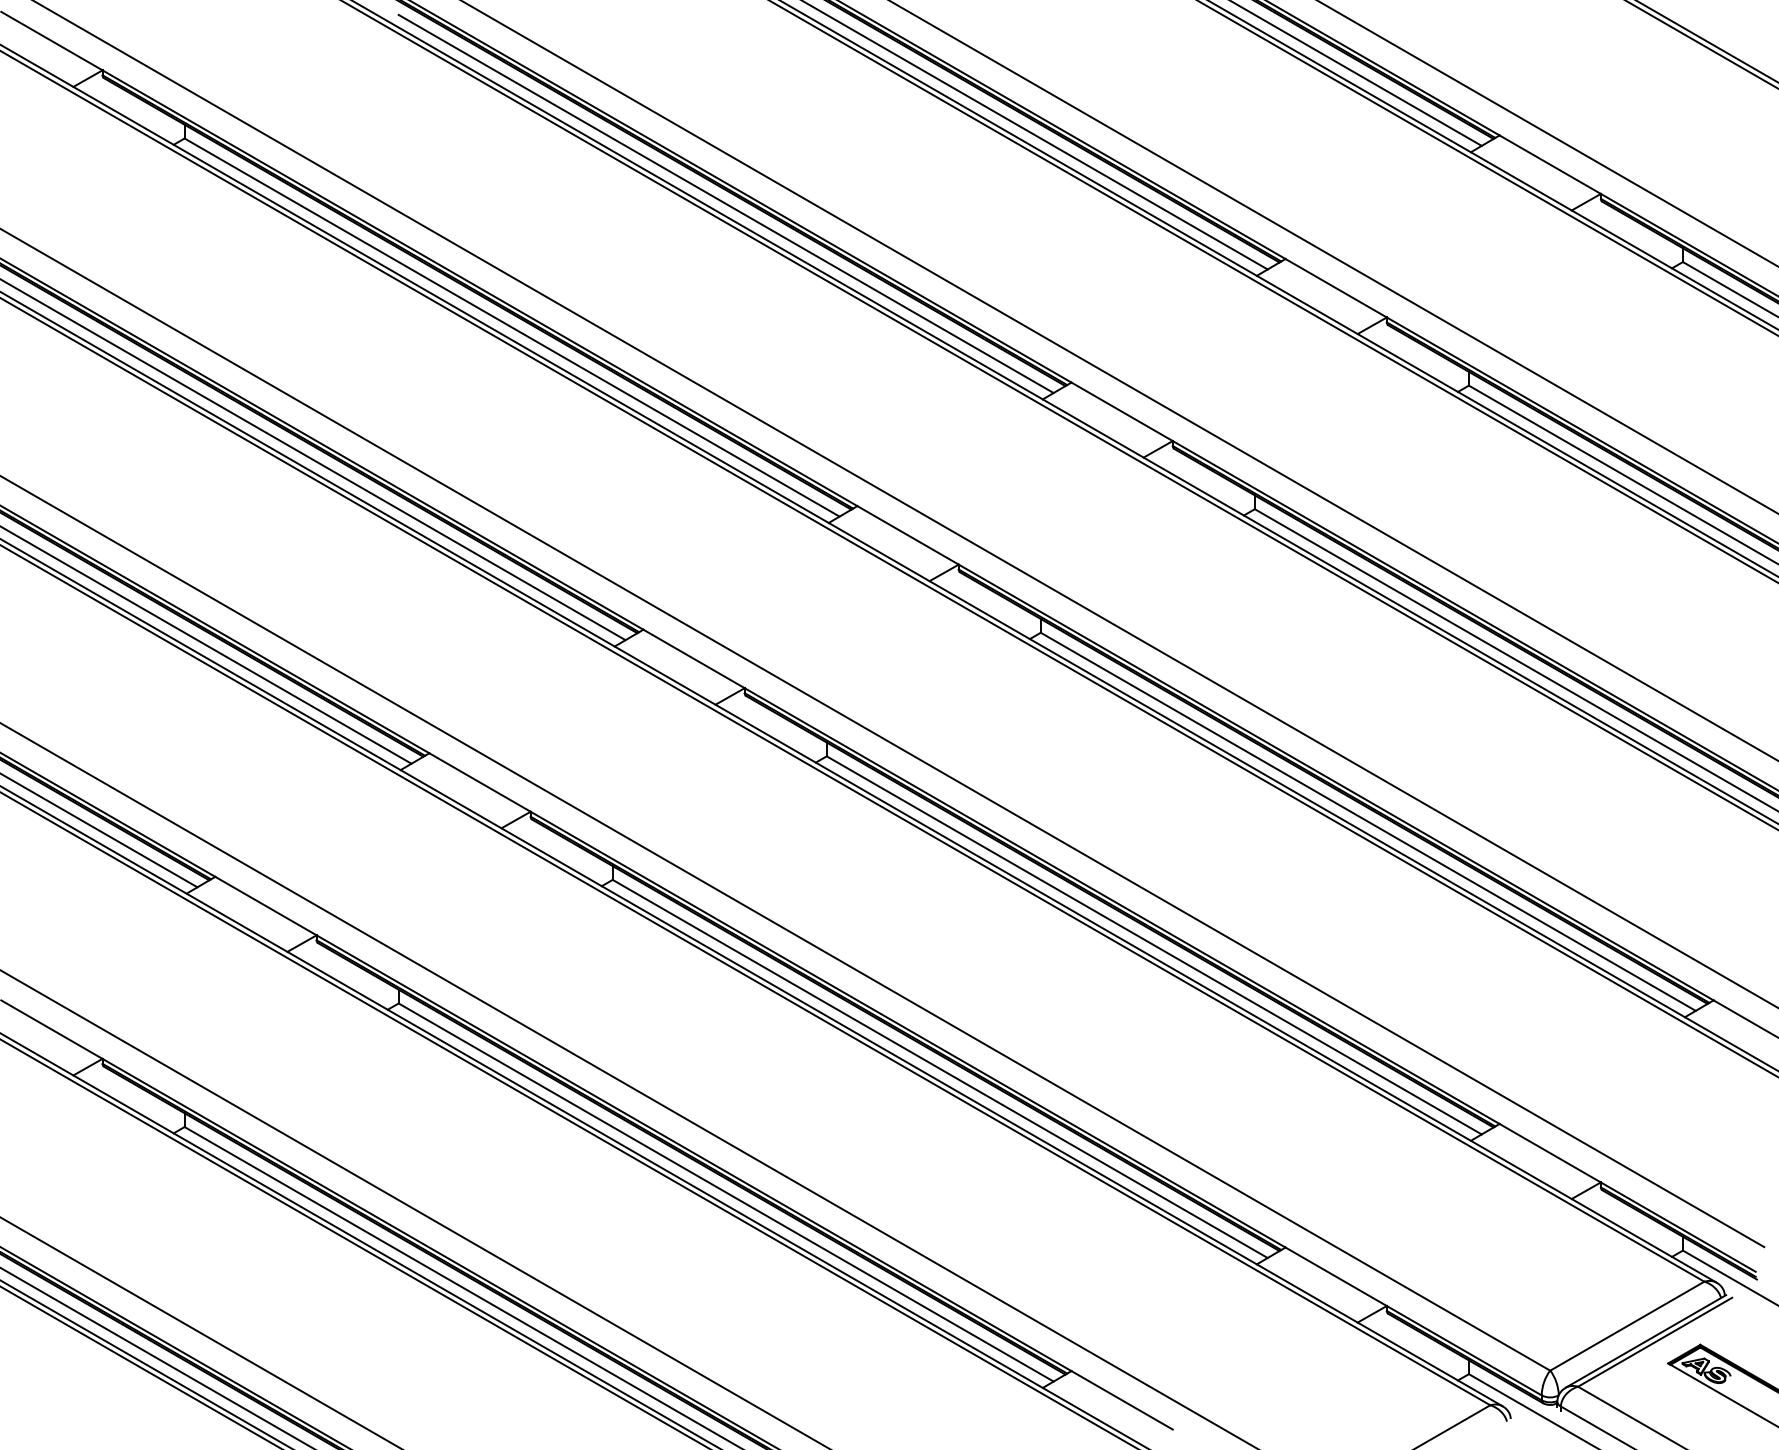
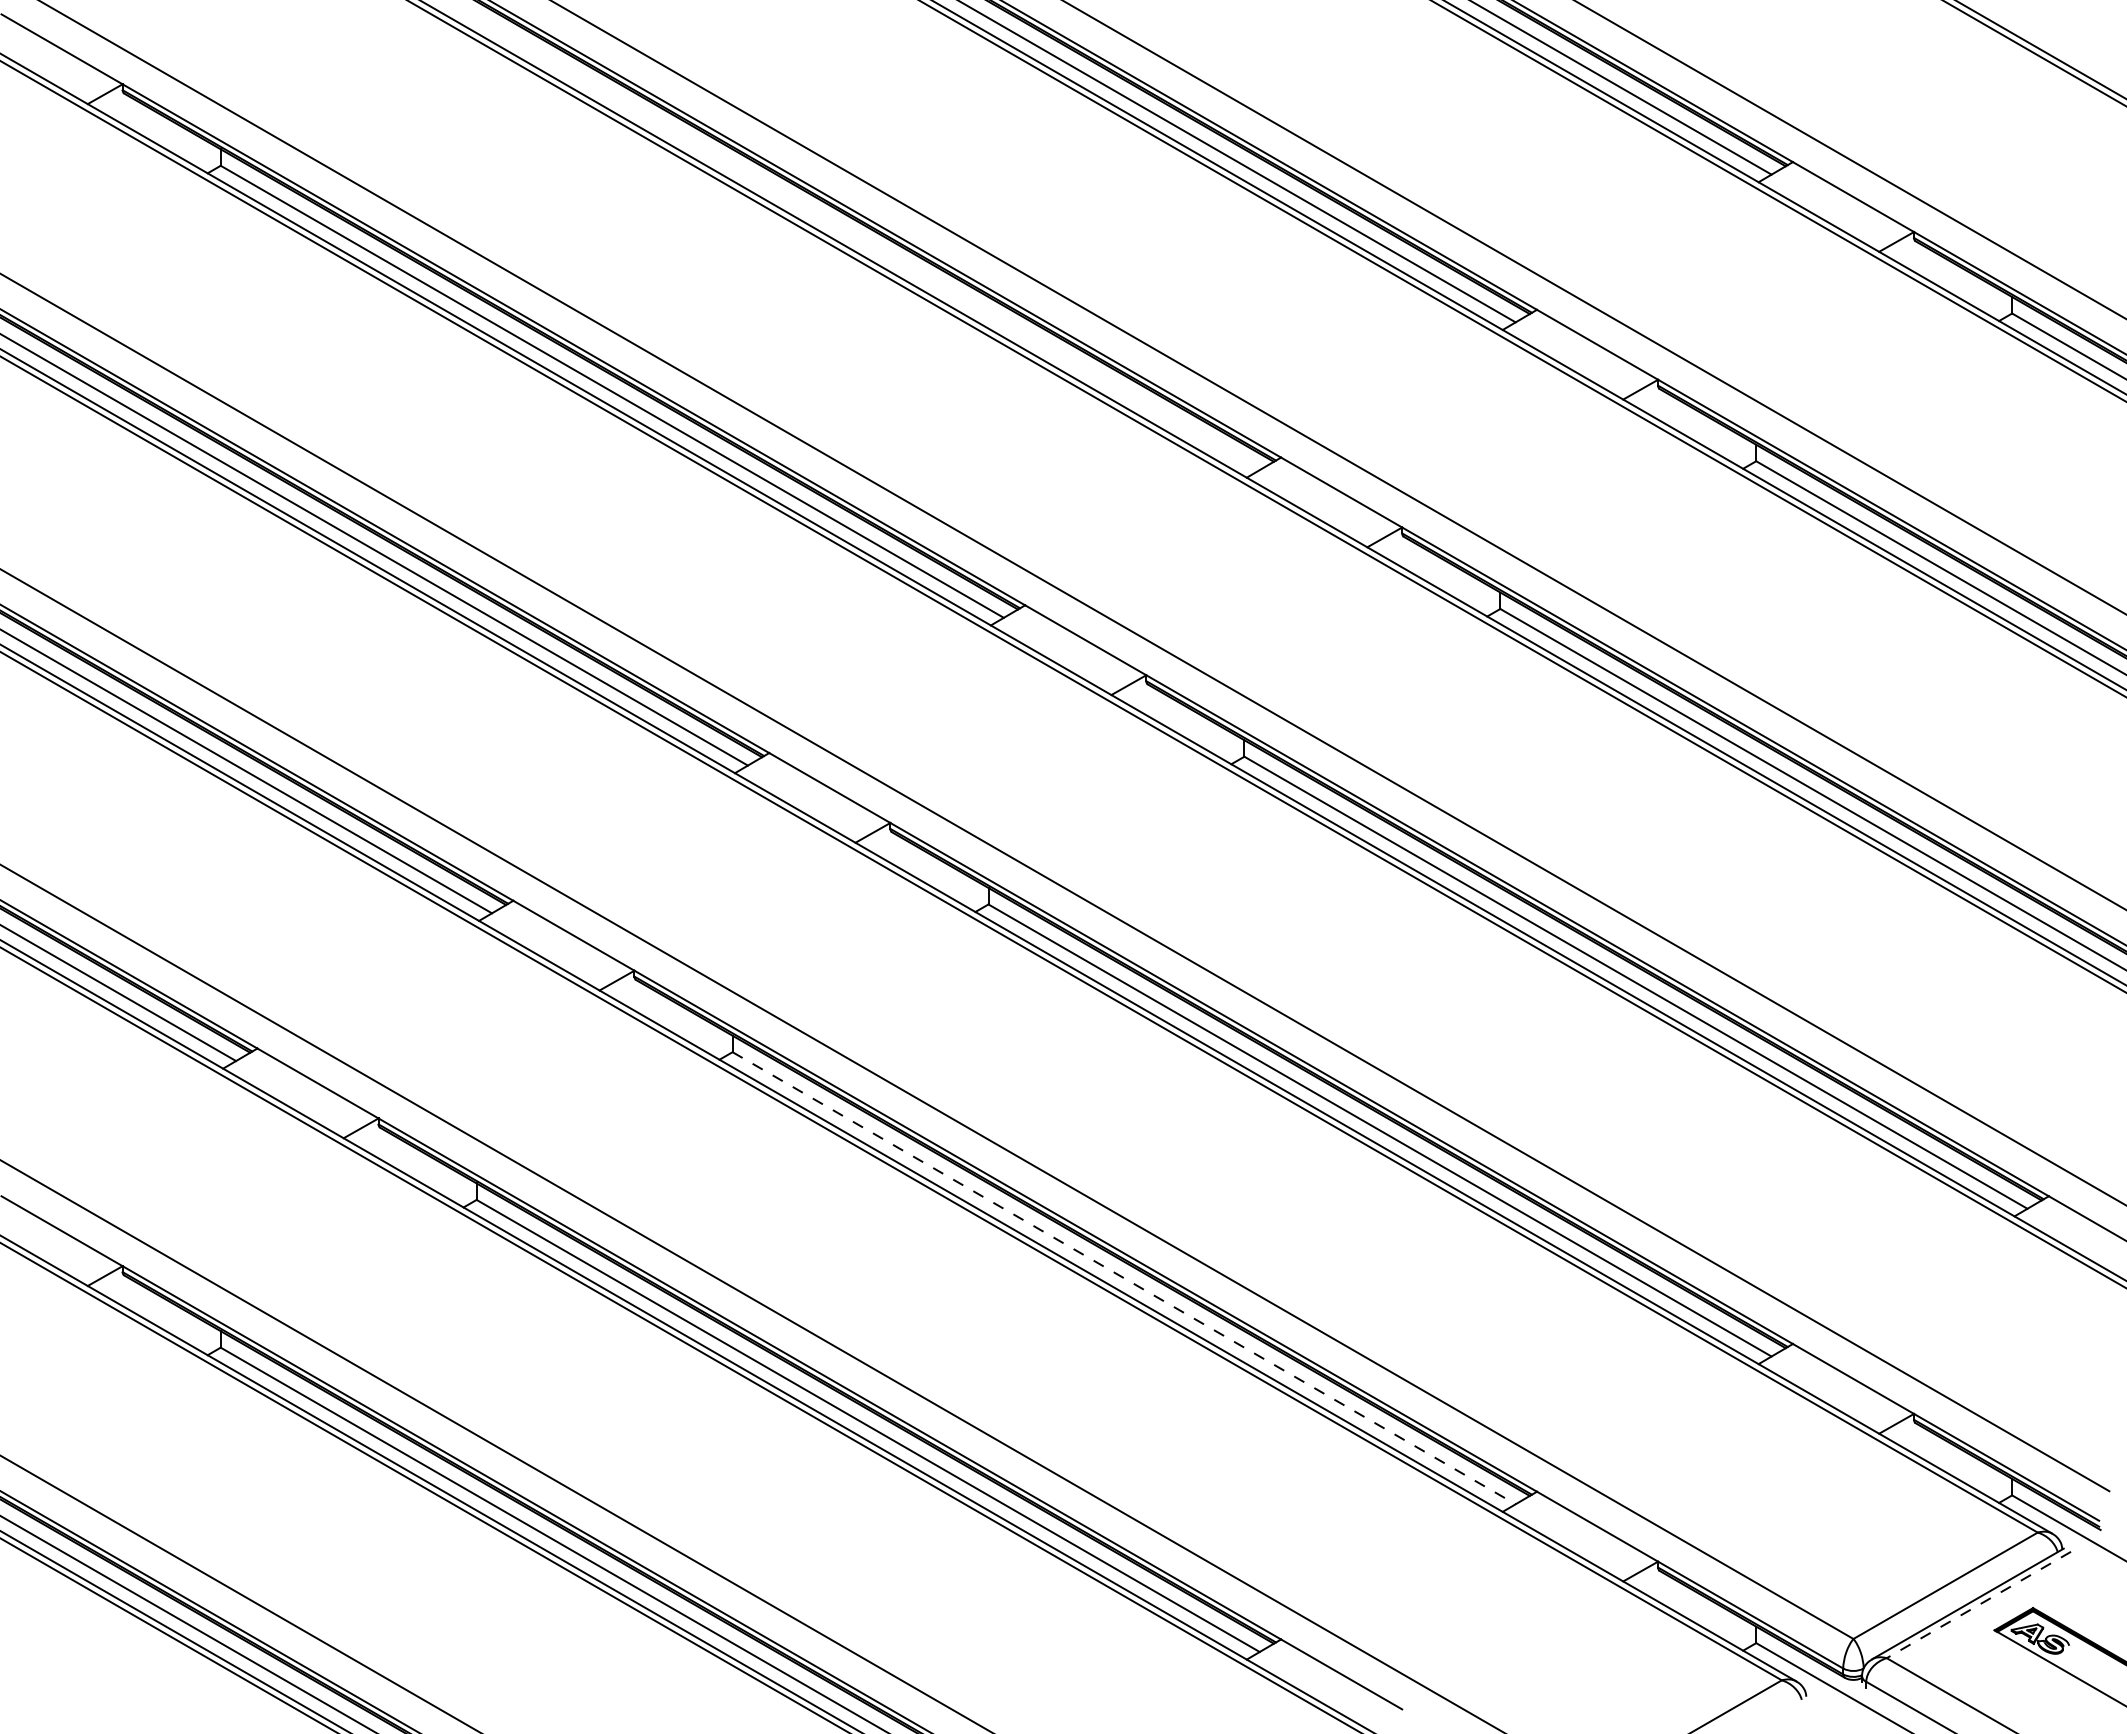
line: (725, 204) -> (867, 244), removed
line: (940, 1069) -> (1124, 1278), solid -> dashed
line: (1654, 1342) -> (1978, 1605), solid -> dashed

